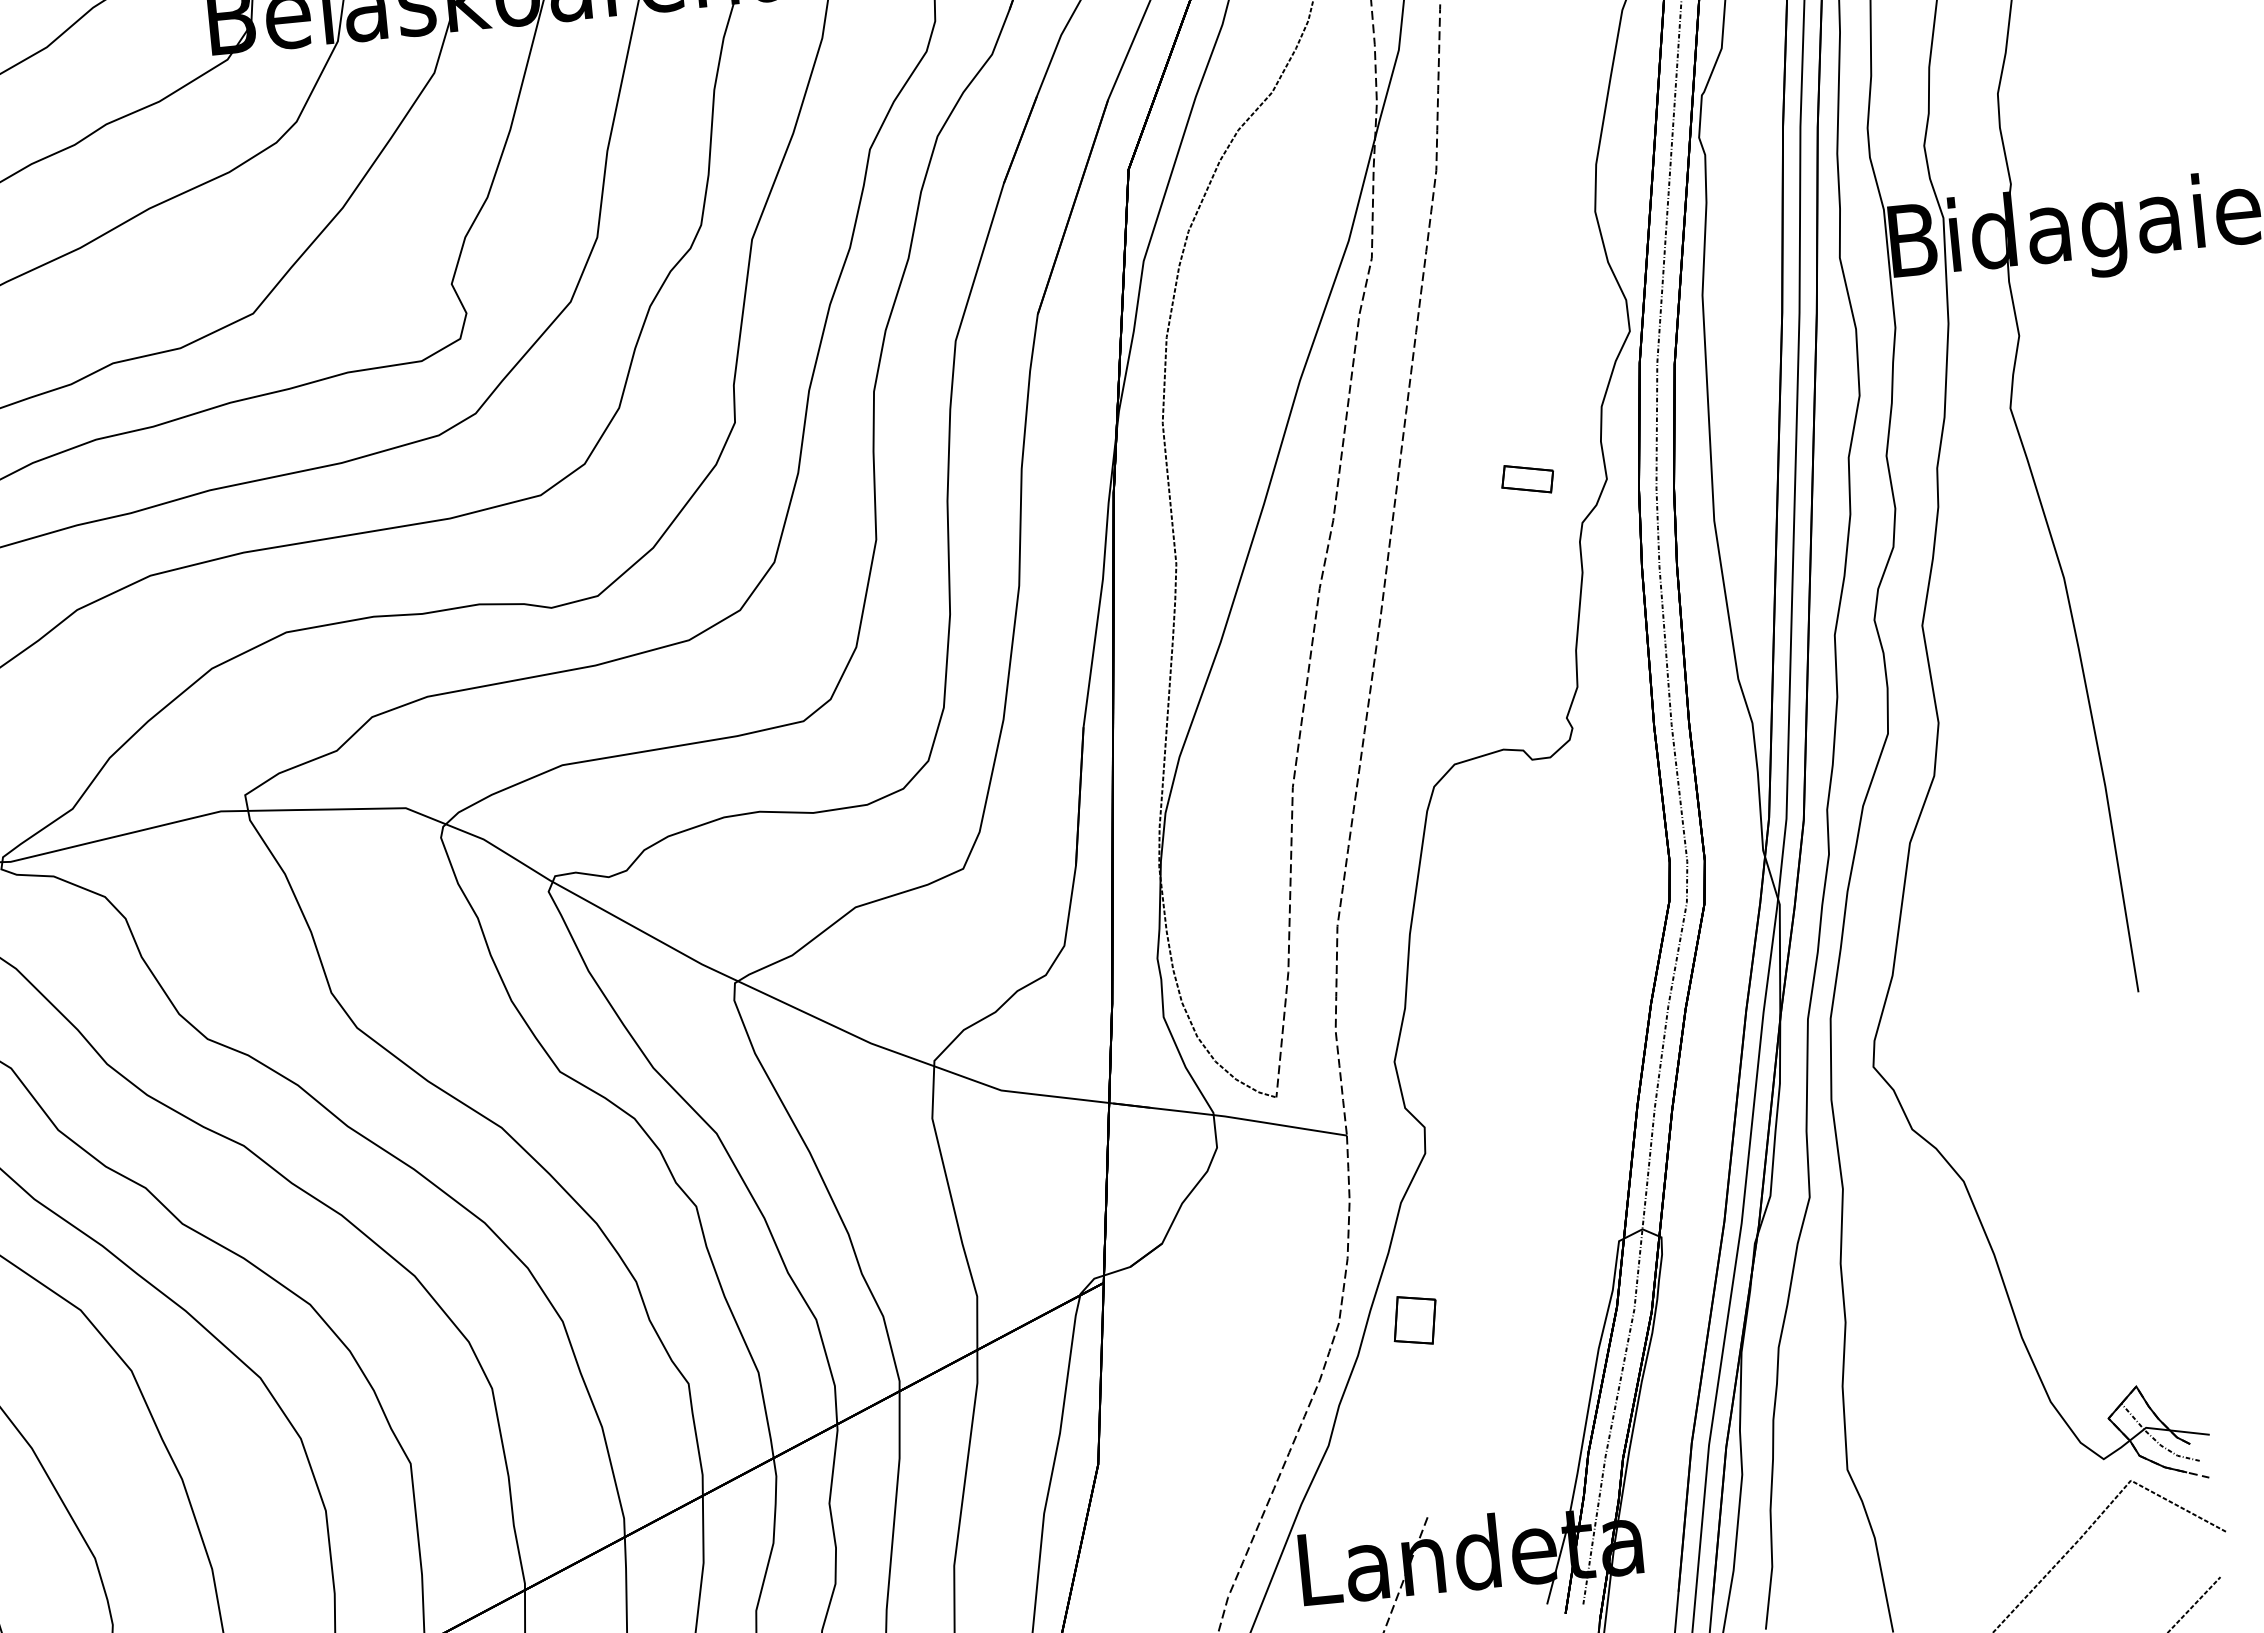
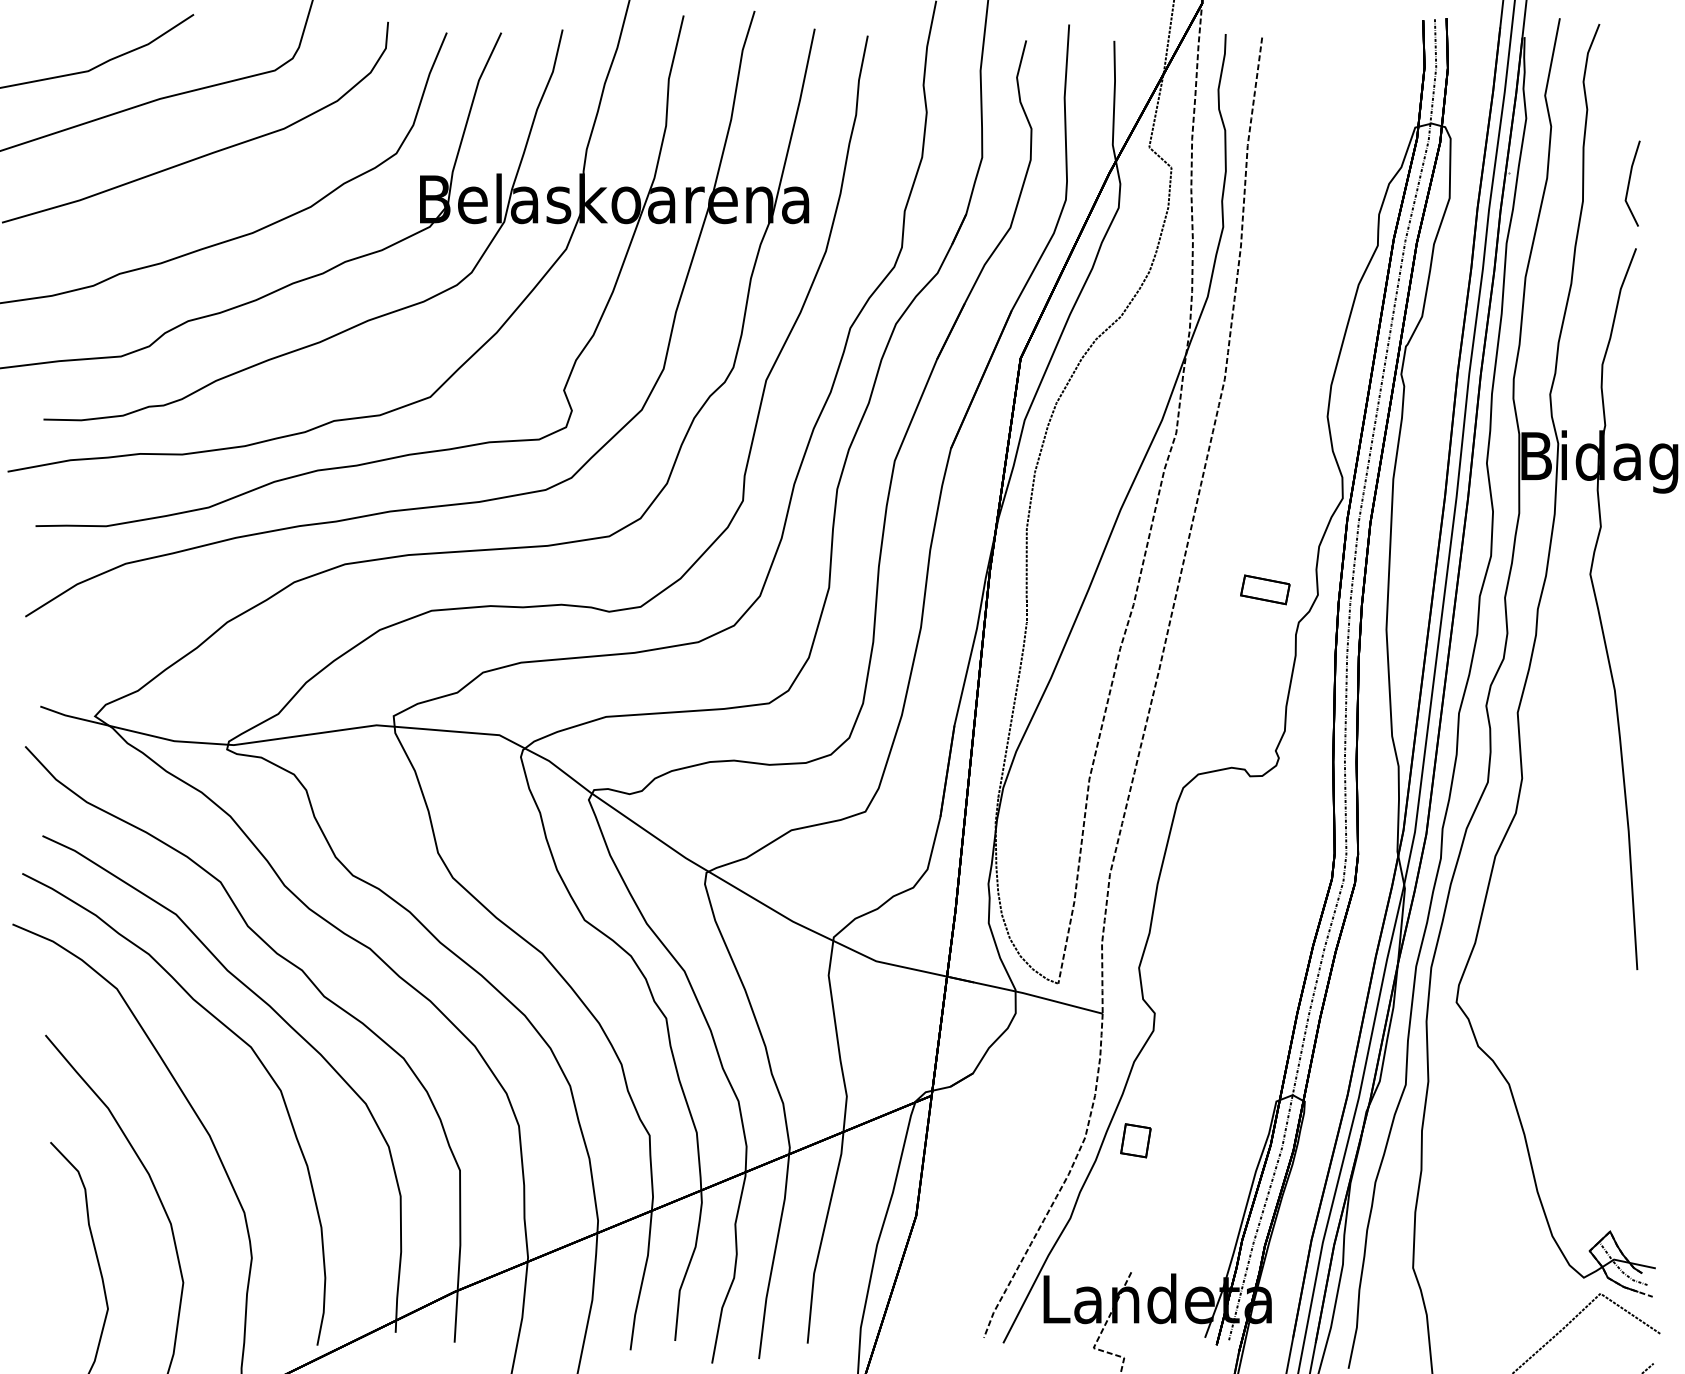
part: (1527, 478) -> (1265, 589), size x1.4

